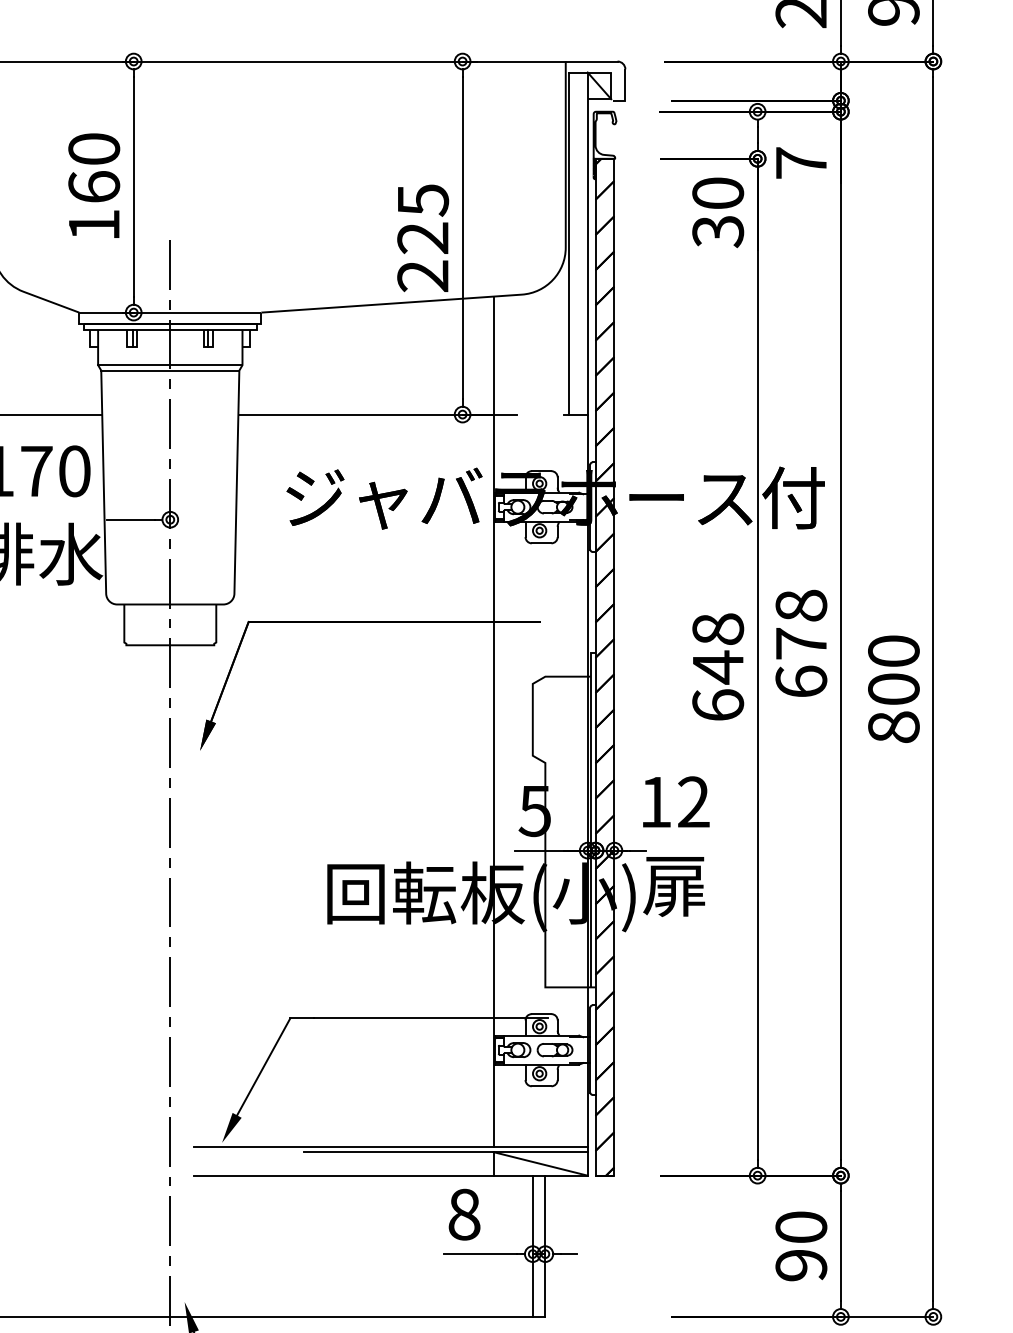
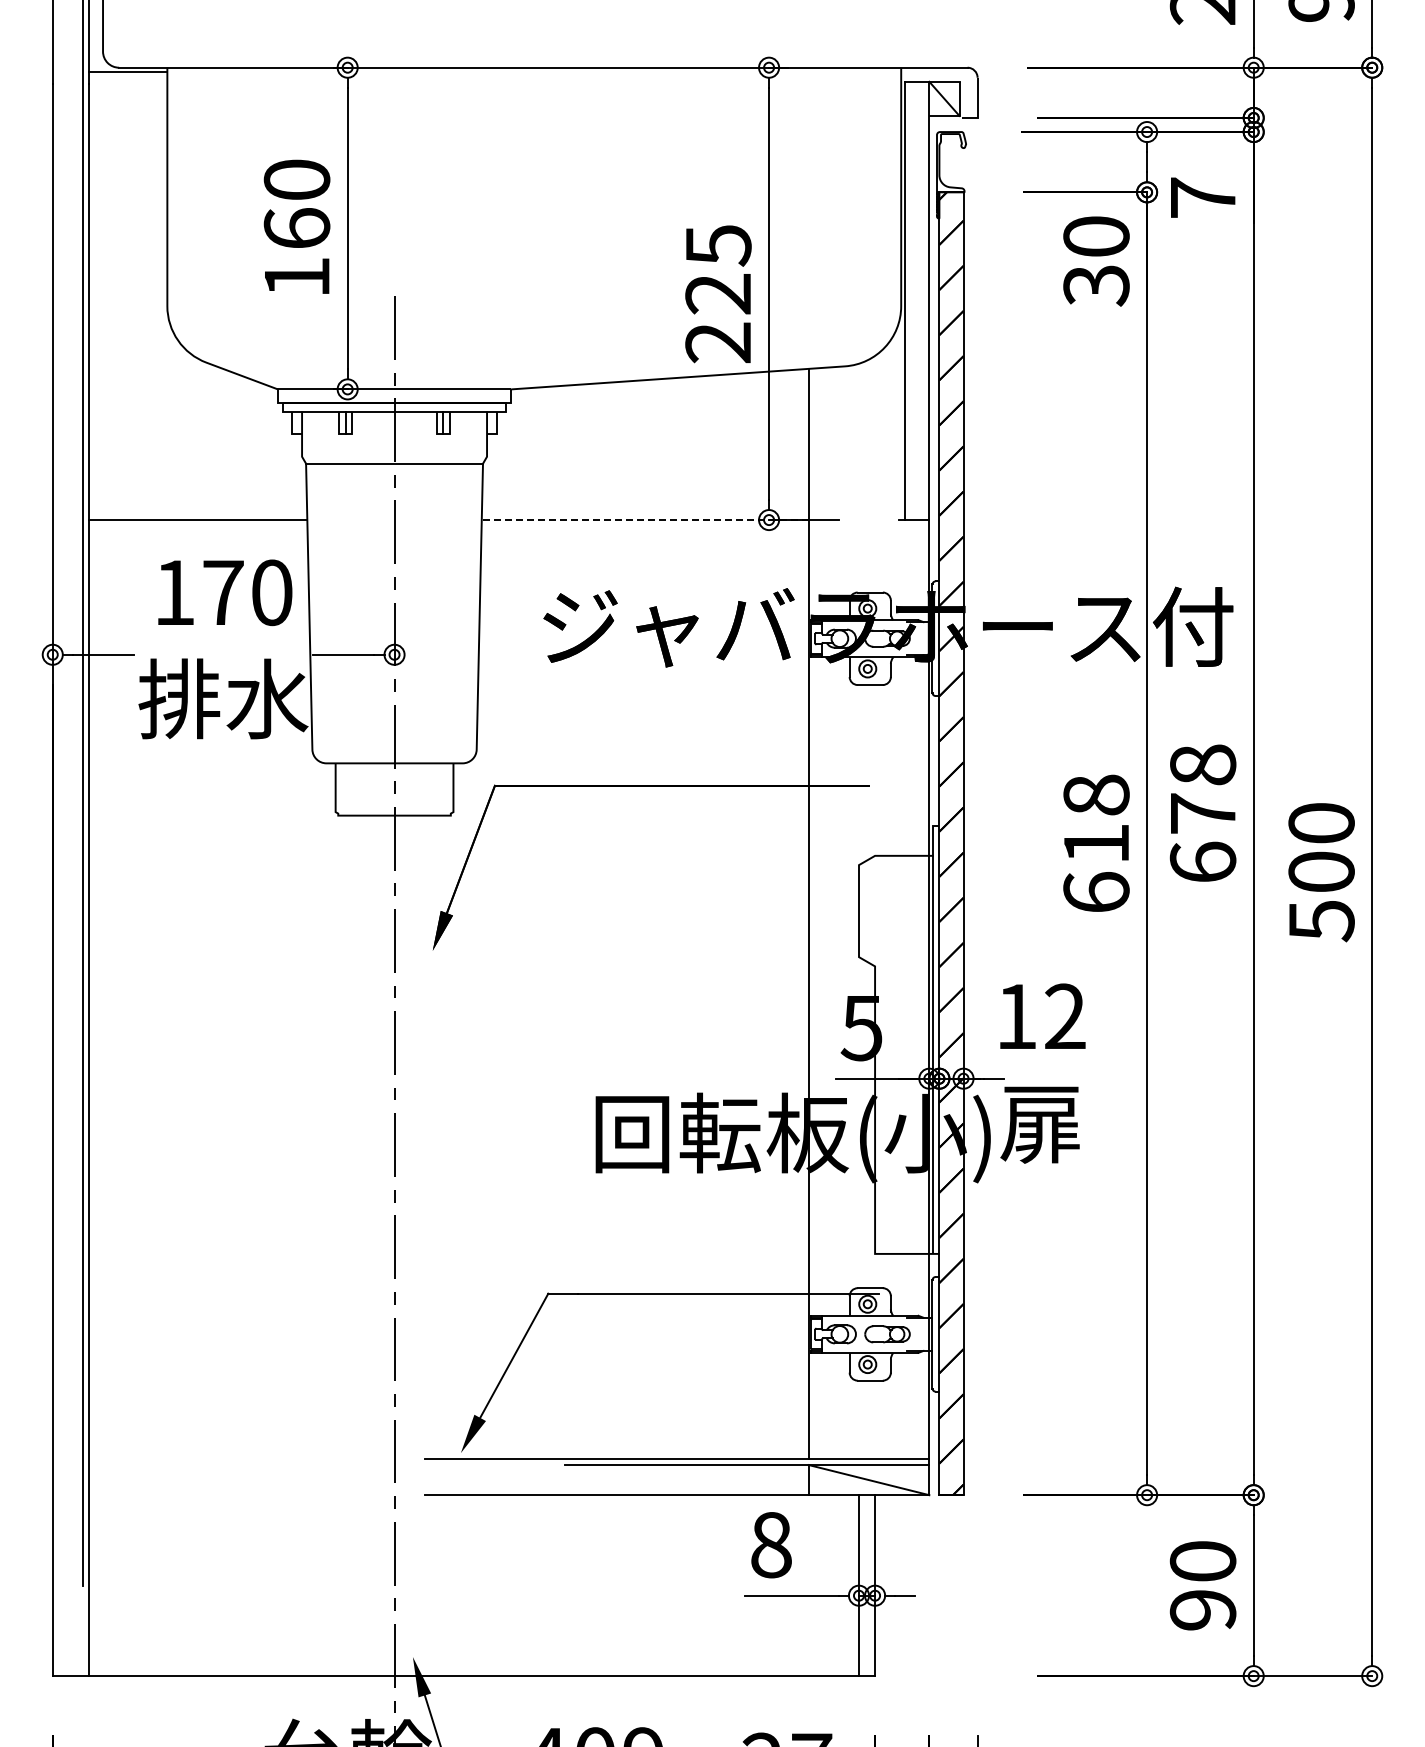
line: (170, 364) -> (394, 456), removed
line: (365, 414) -> (644, 520), solid -> dashed
text: (718, 667) -> (1096, 844), 648 -> 618
text: (893, 727) -> (1321, 921), 800 -> 500

